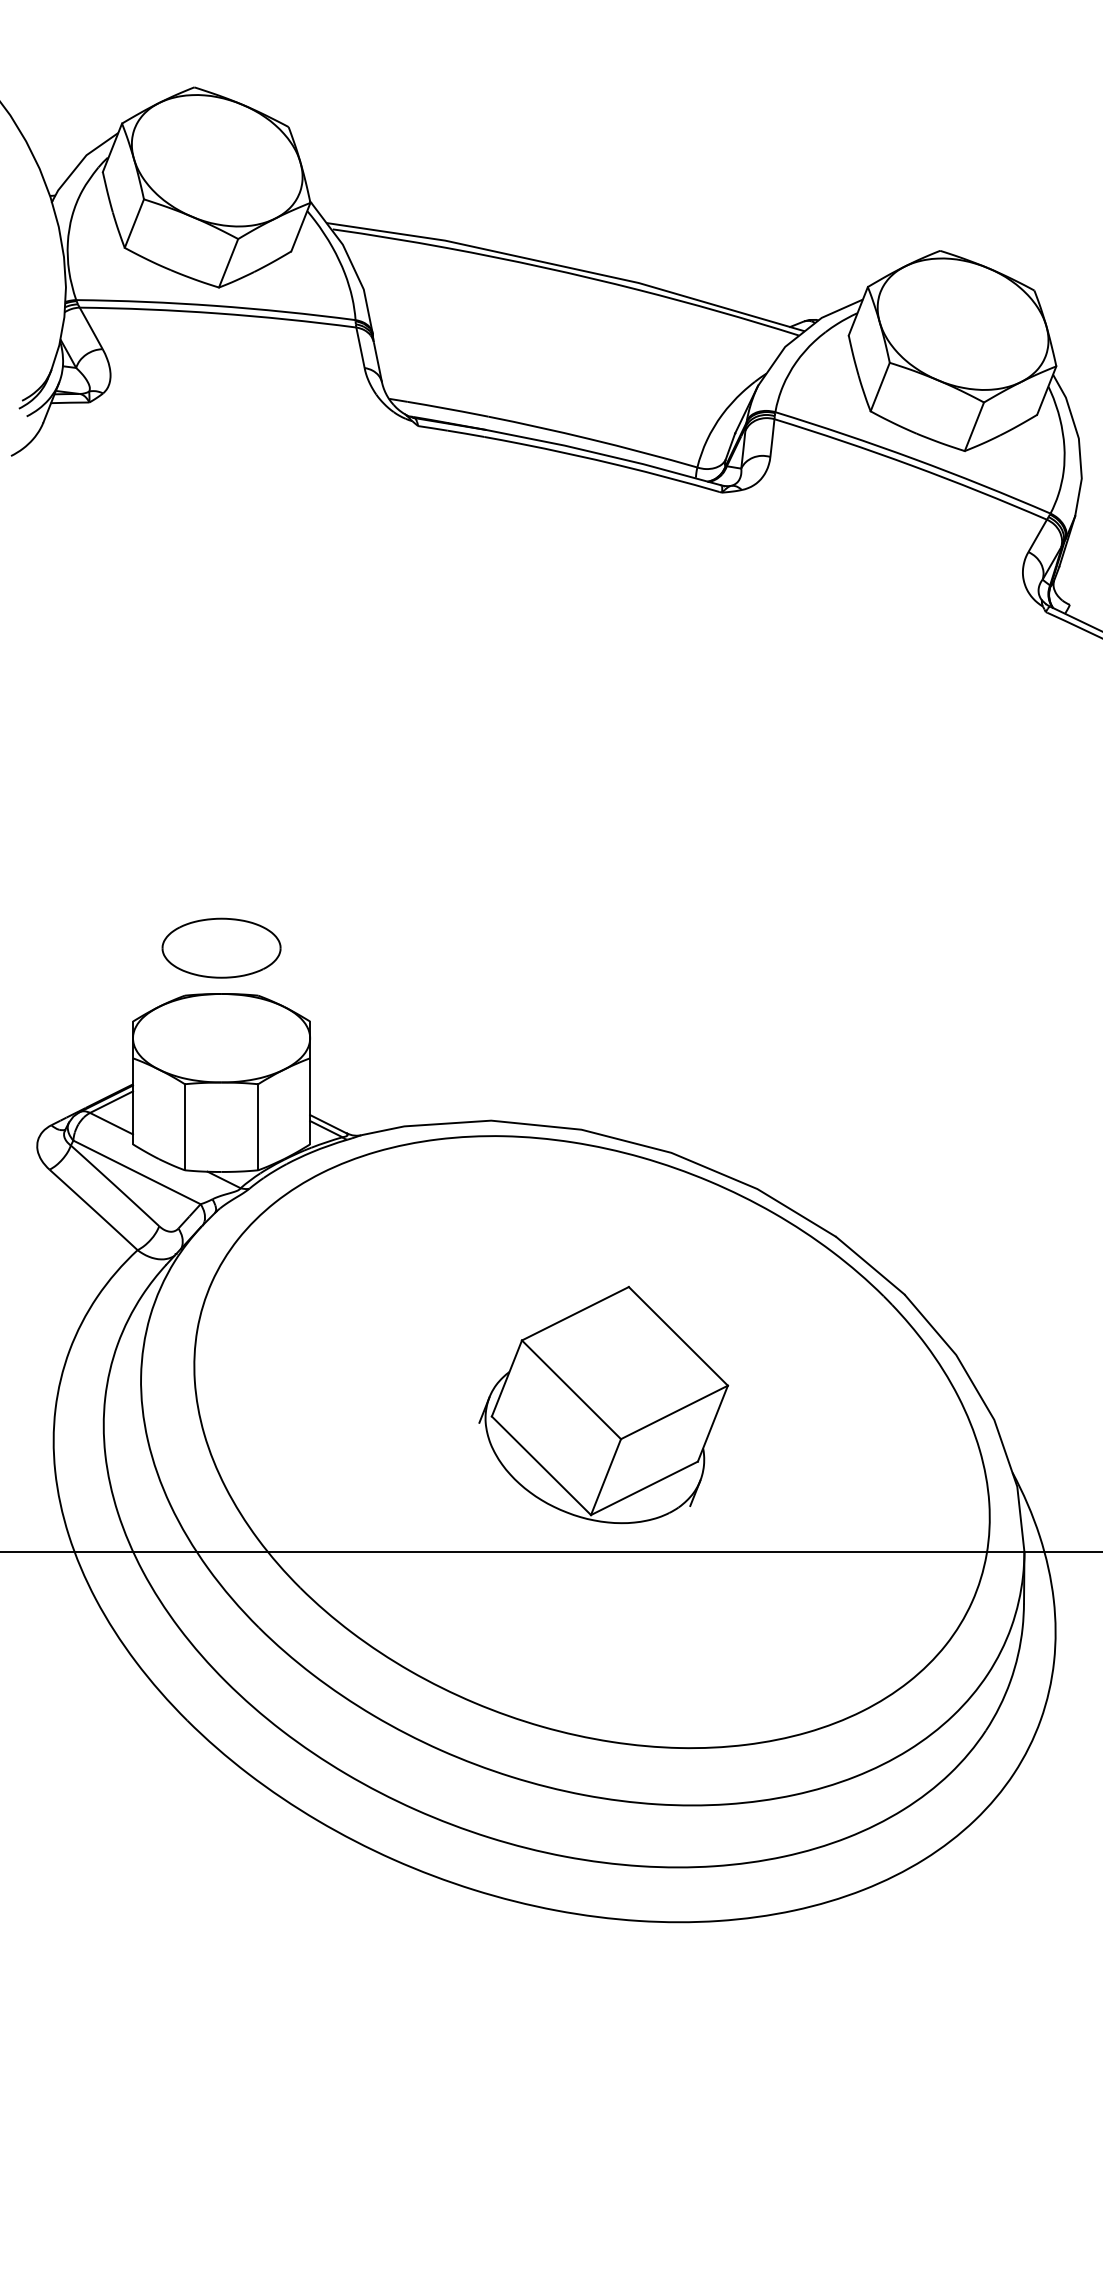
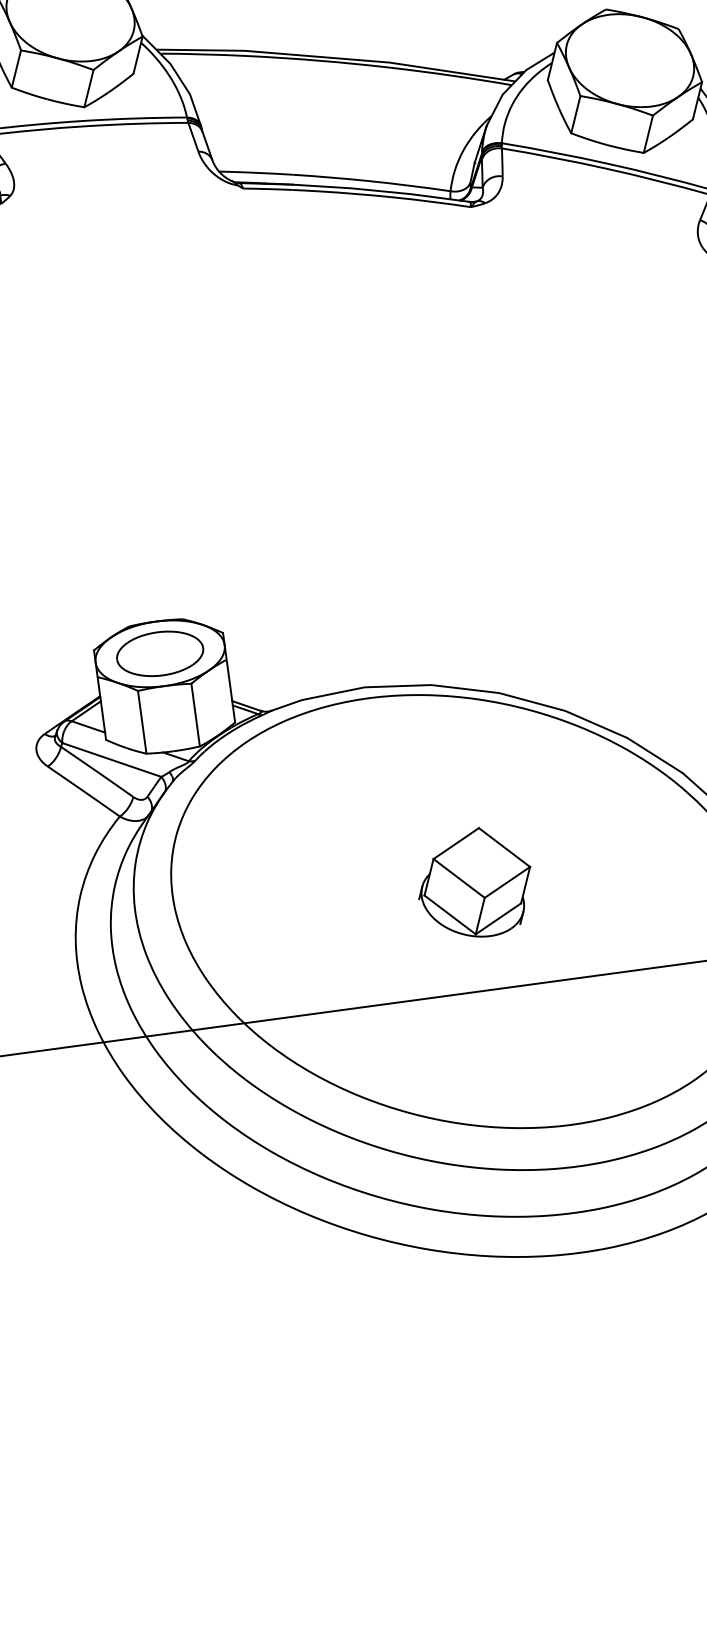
part: (221, 947) -> (160, 653), moved
part: (603, 1404) -> (474, 883), size x0.62

